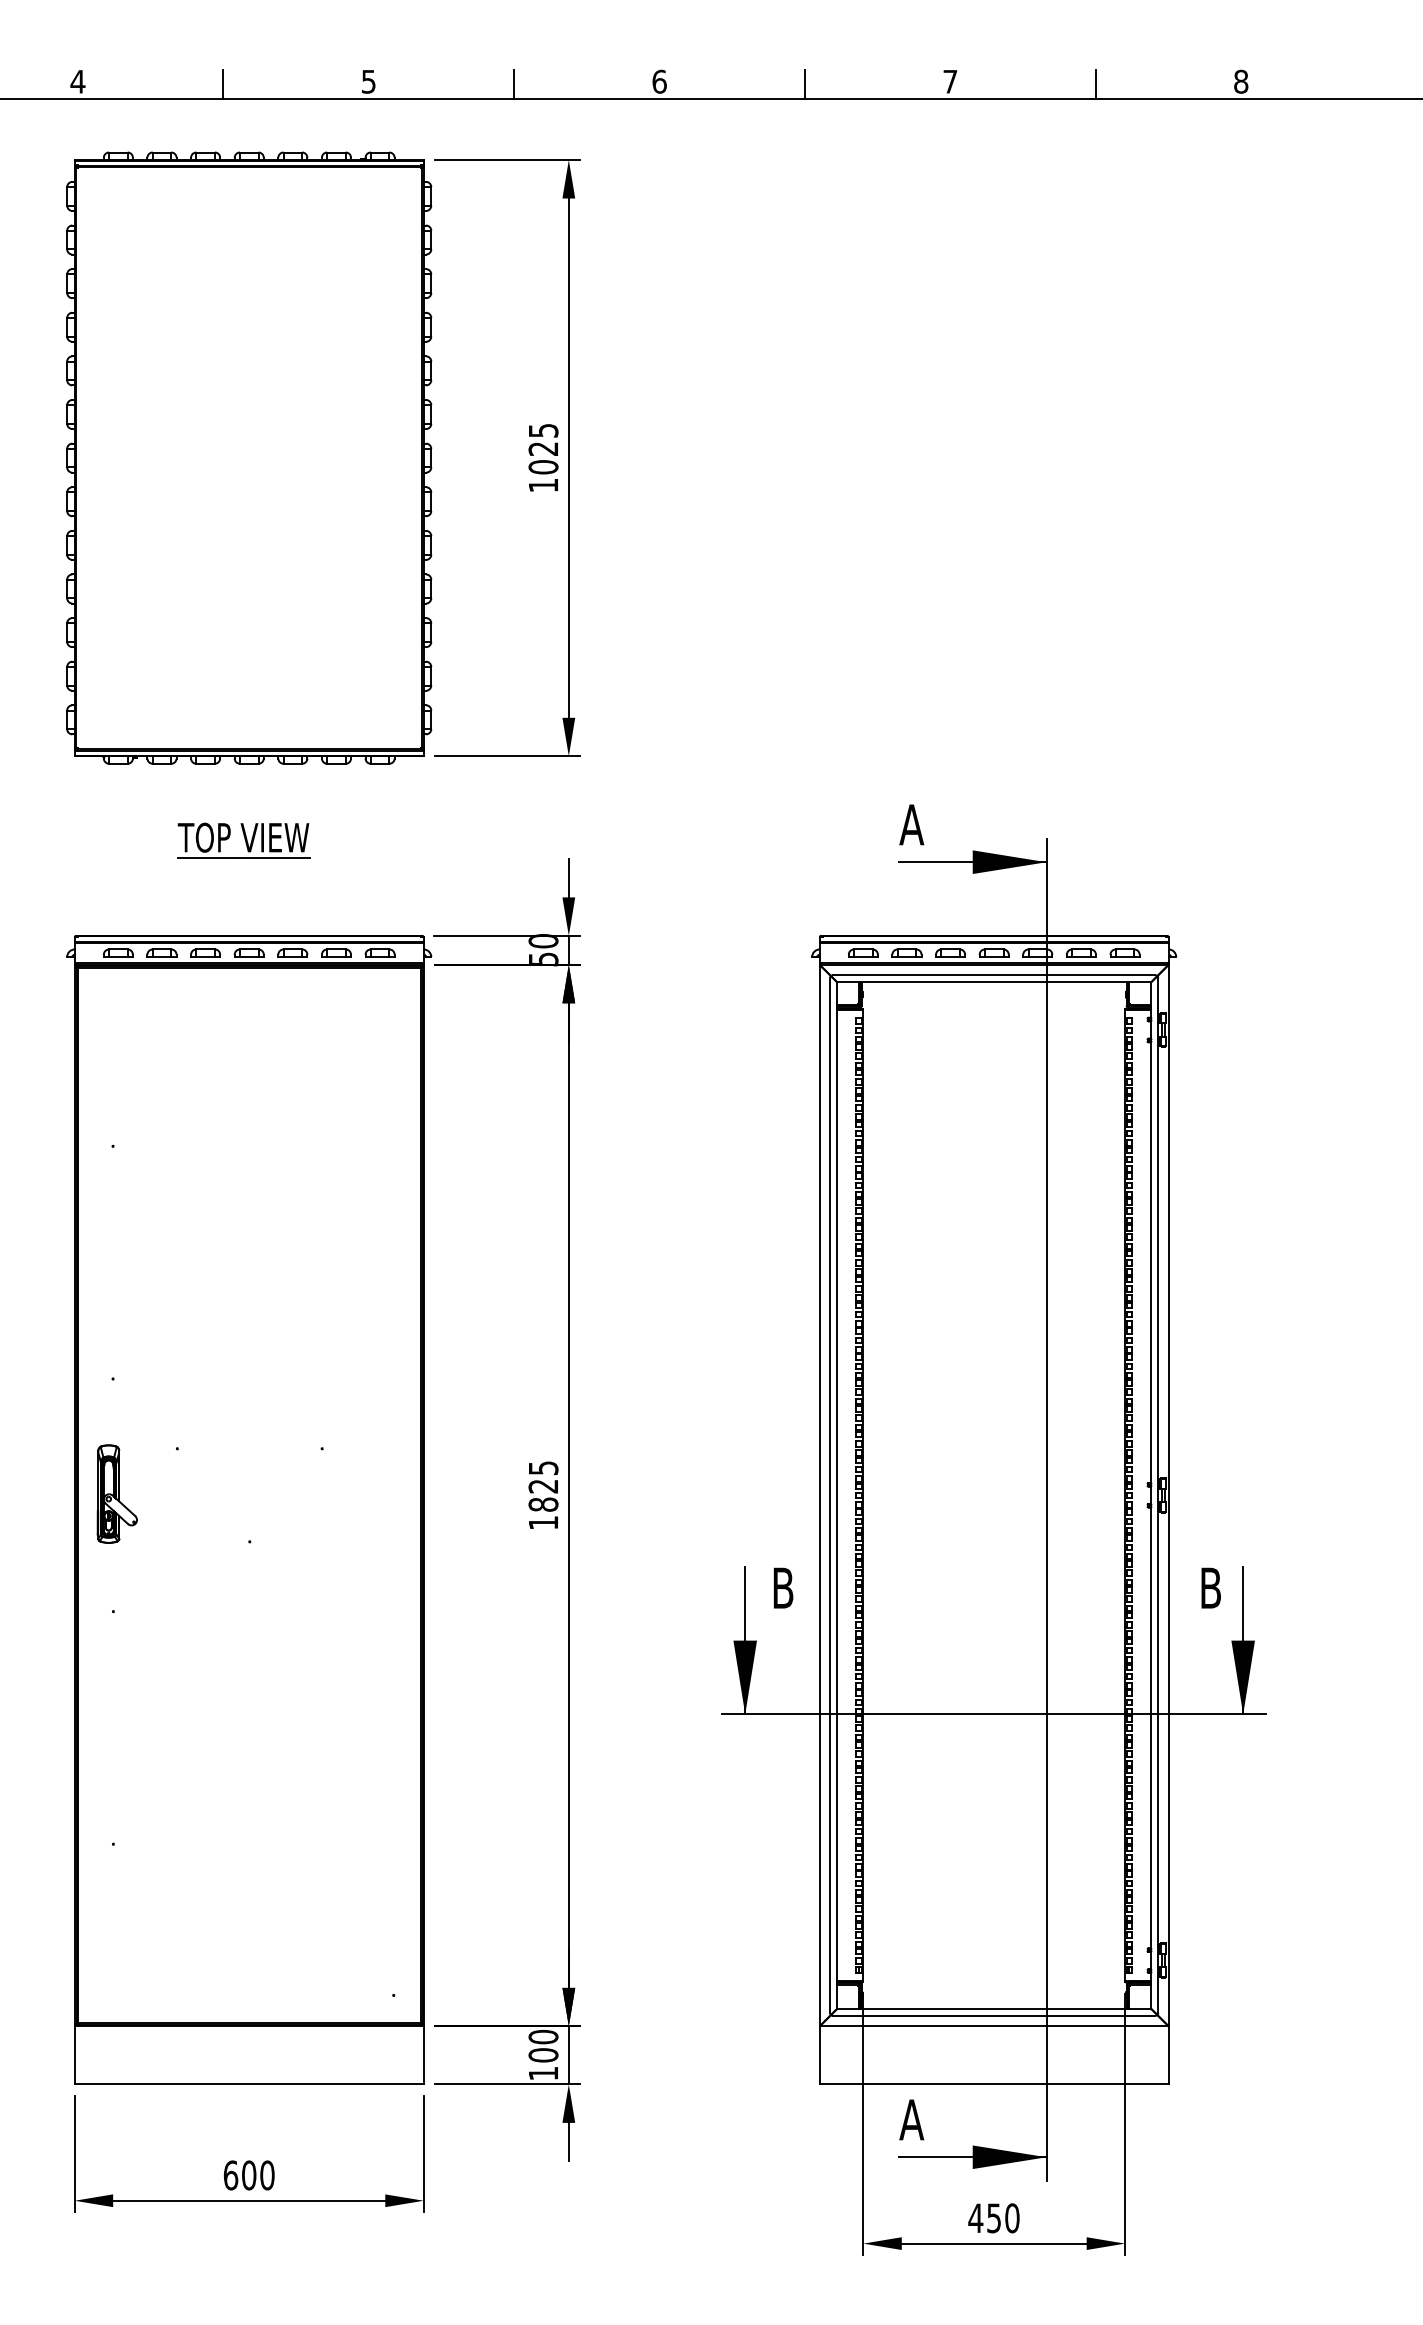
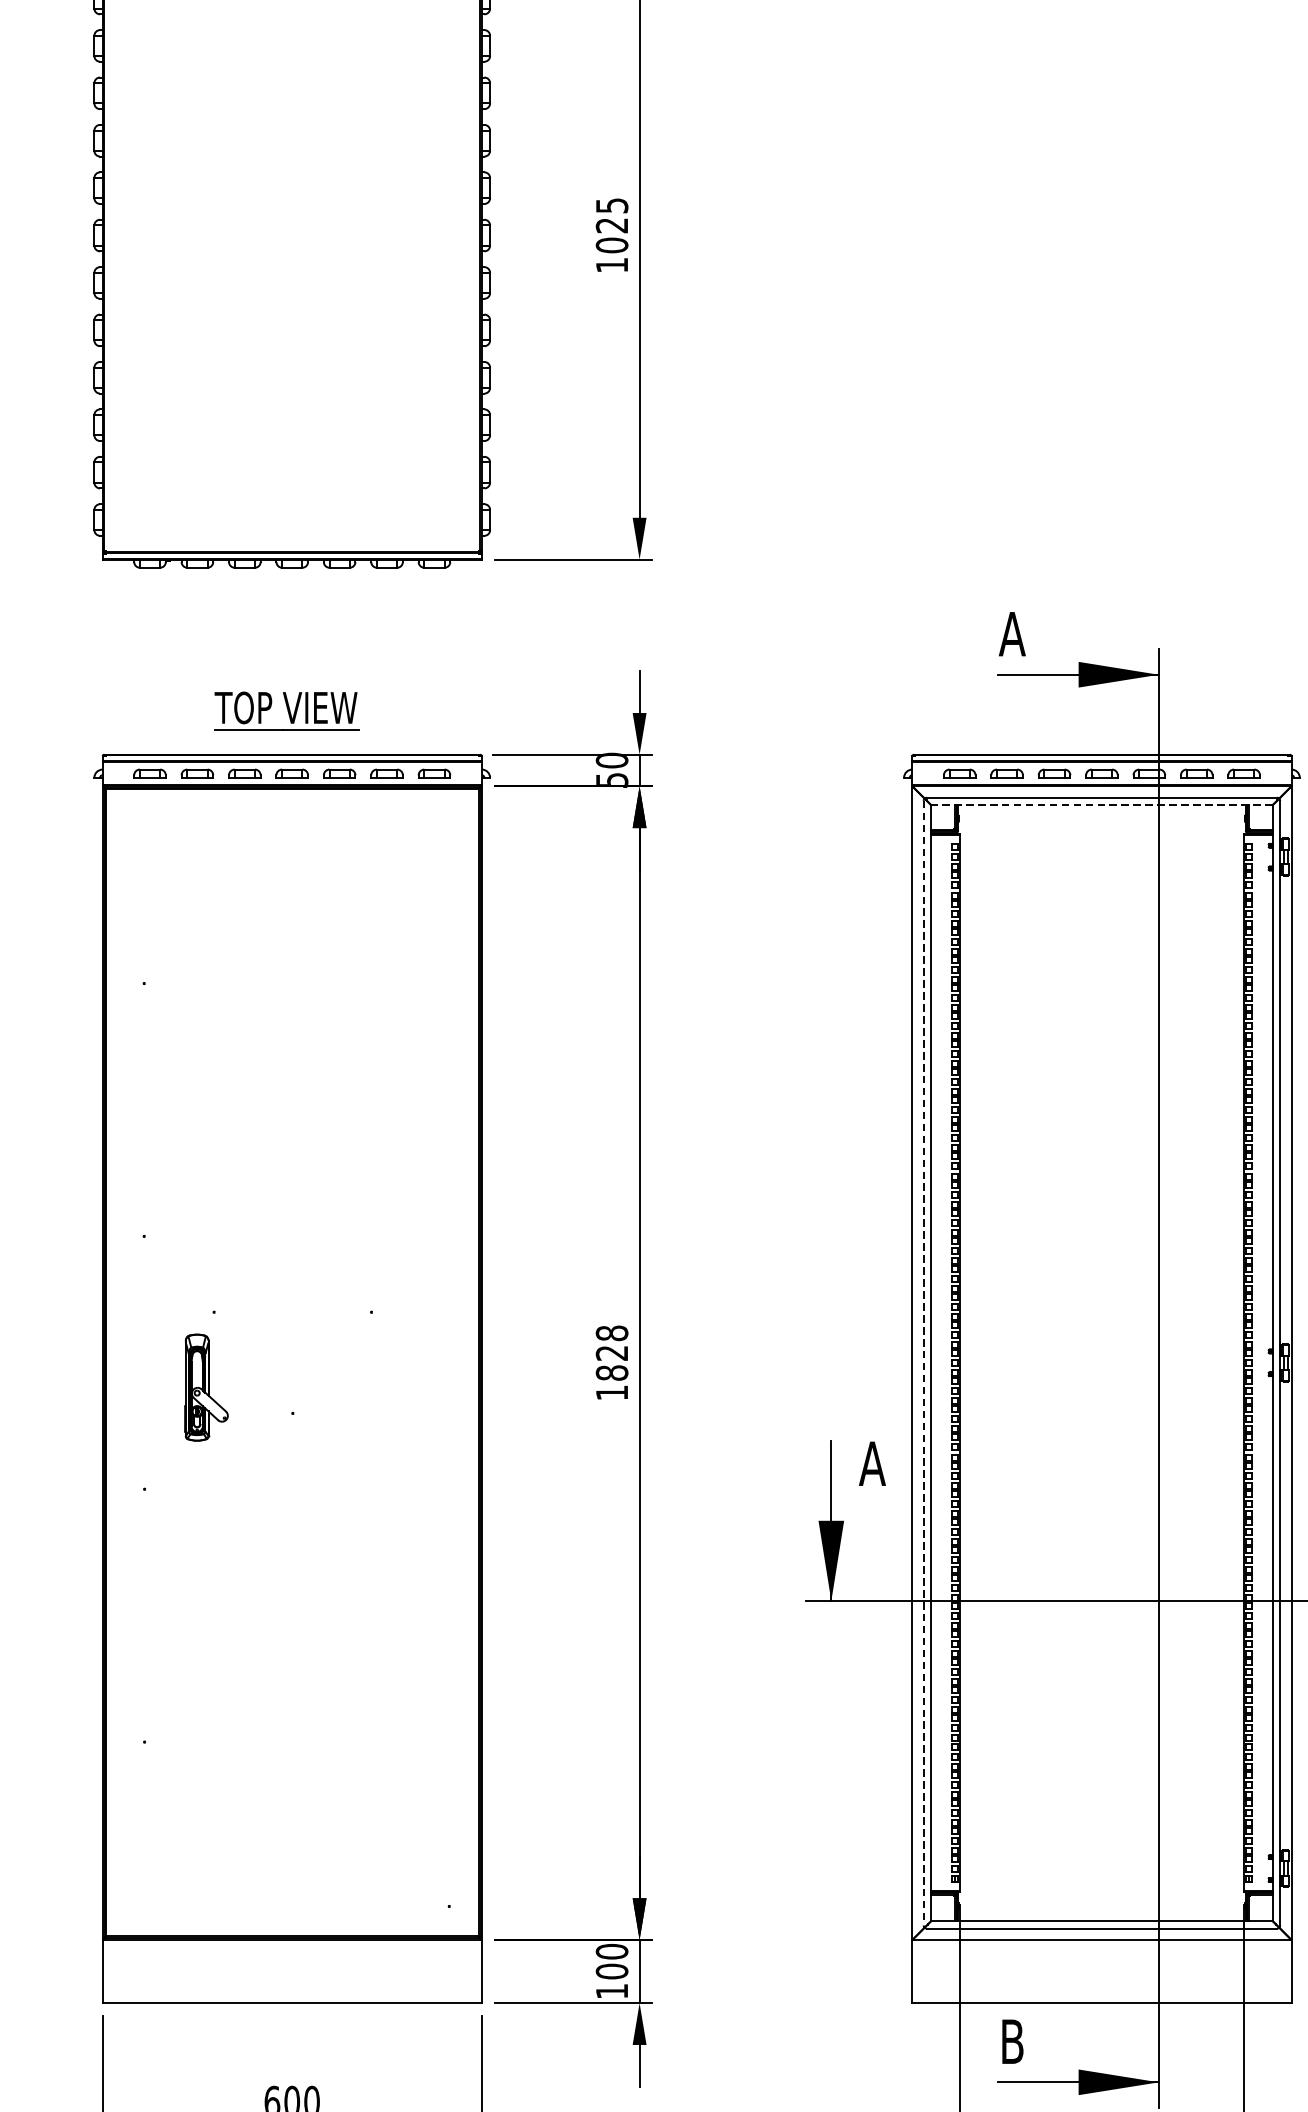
part: (243, 840) -> (286, 710), moved
line: (994, 982) -> (1102, 805), solid -> dashed
text: (543, 1468) -> (612, 1333), 1825 -> 1828
part: (116, 1493) -> (205, 1386), moved
line: (830, 1496) -> (924, 1364), solid -> dashed
text: (782, 1587) -> (871, 1463), B -> A
text: (911, 2119) -> (1012, 2041), A -> B

